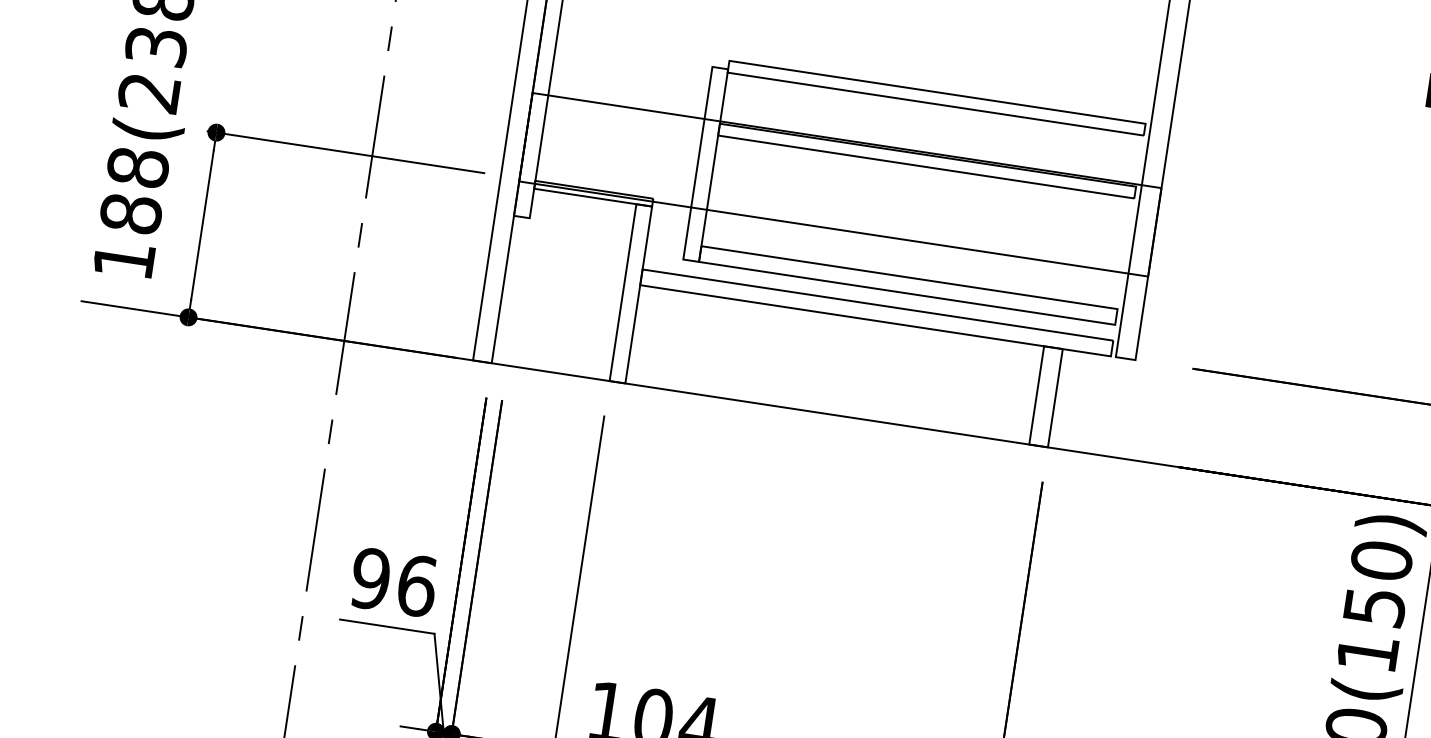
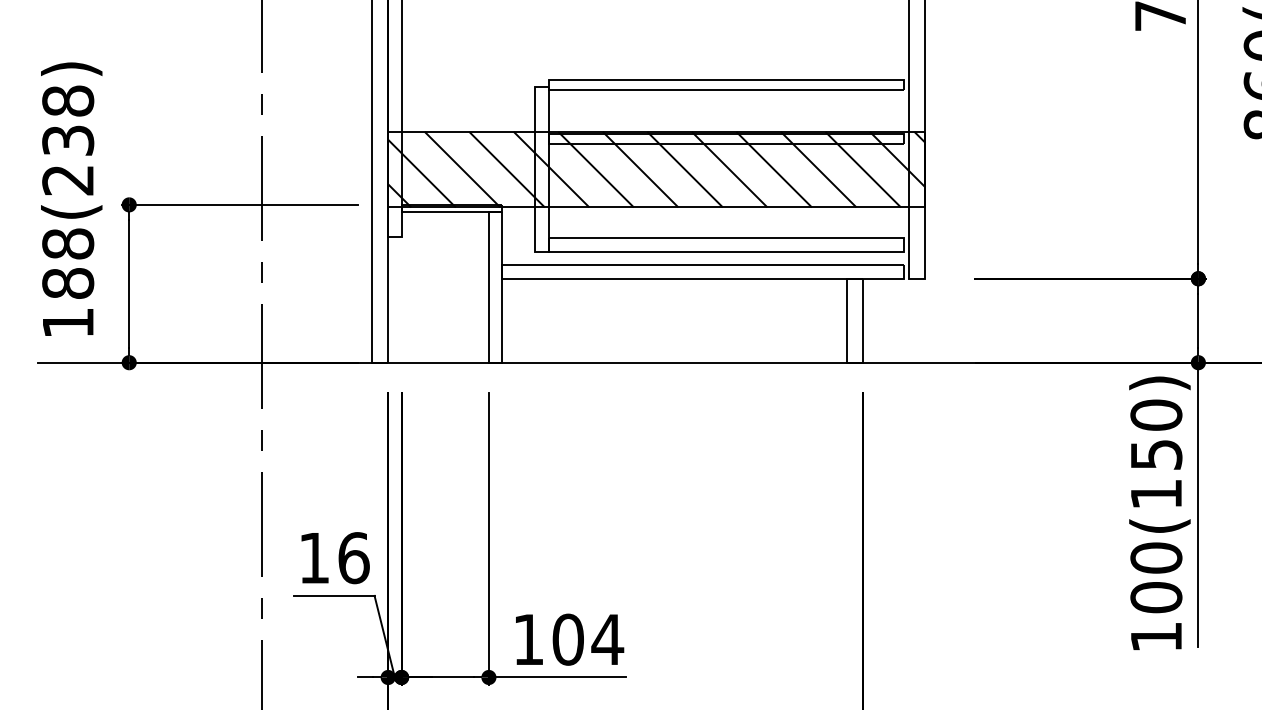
hatch: (840, 184) -> (656, 169), added
text: (369, 579) -> (313, 558), 96 -> 16

